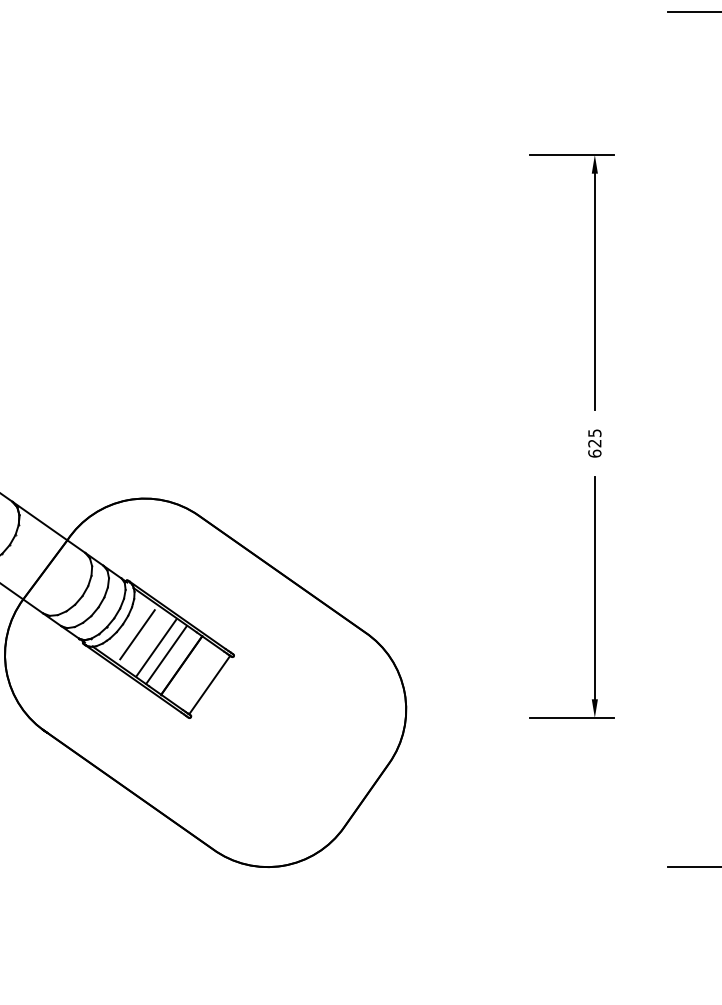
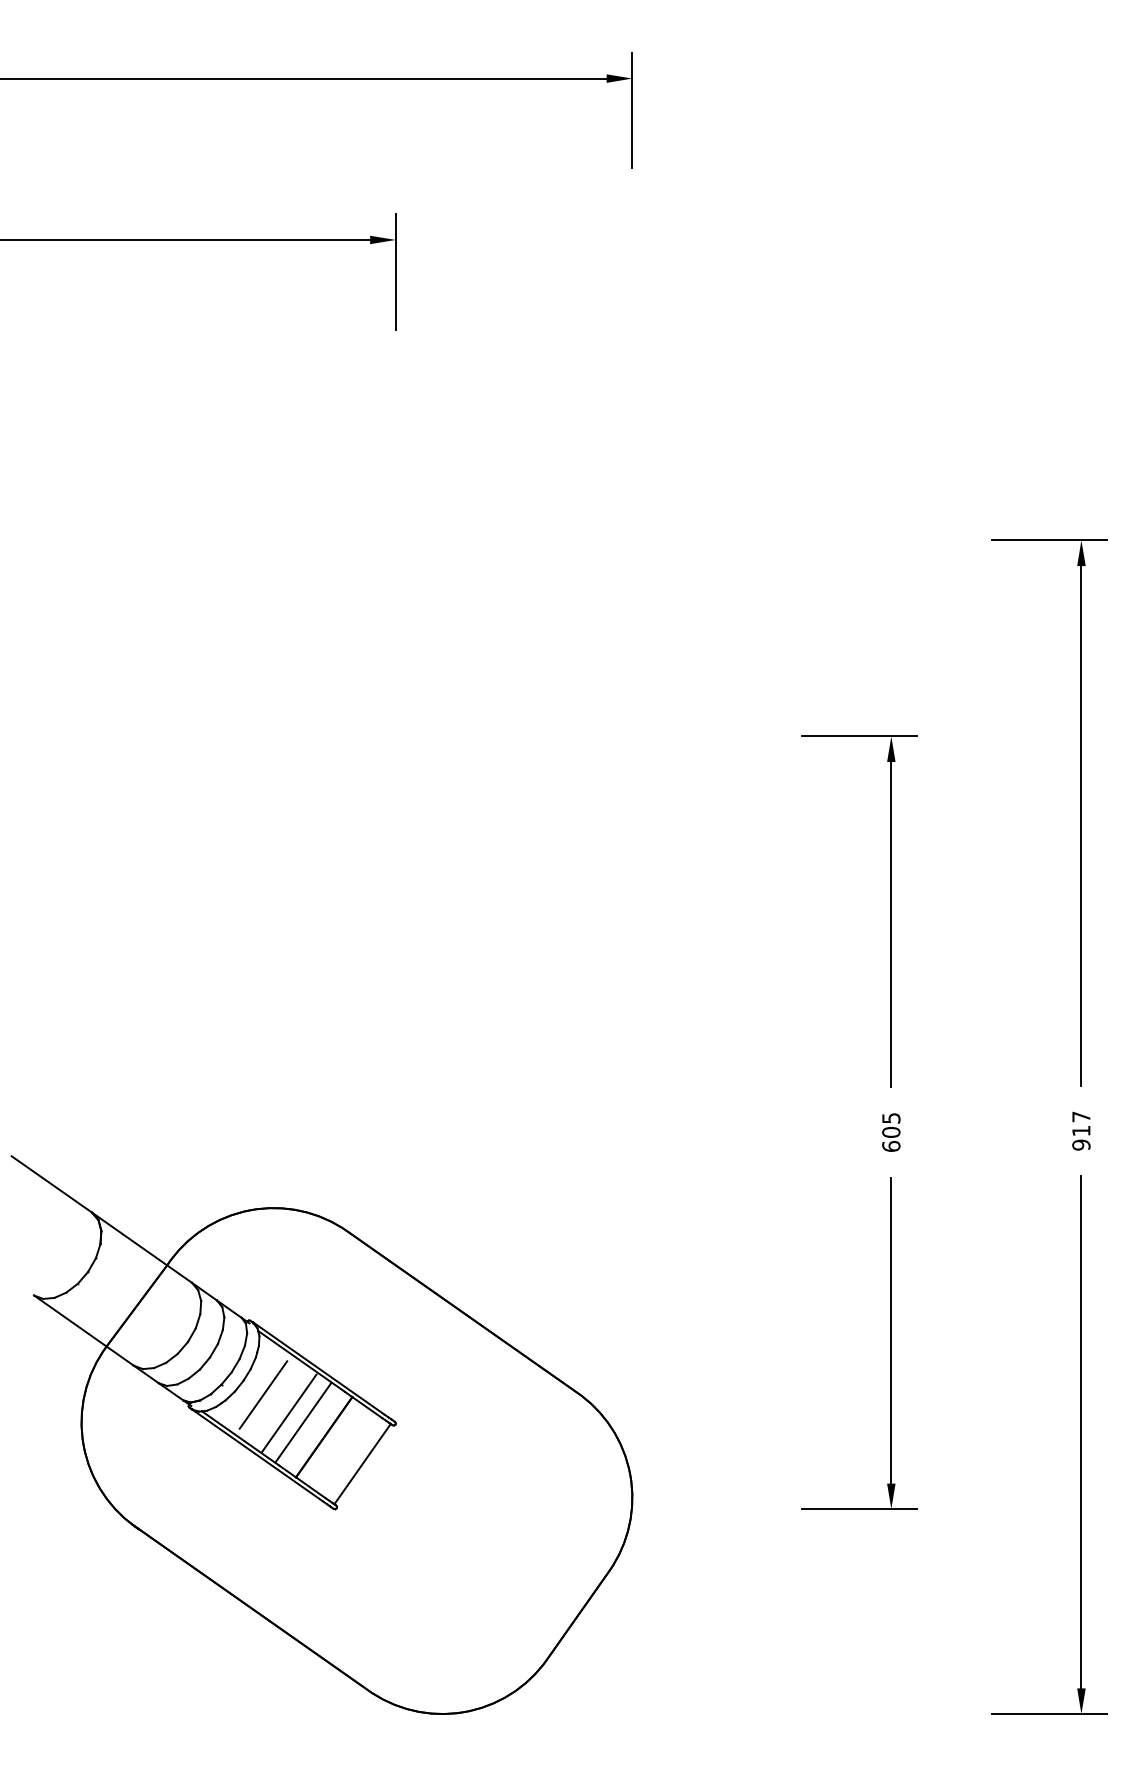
text: (594, 442) -> (891, 1131), 625 -> 605

